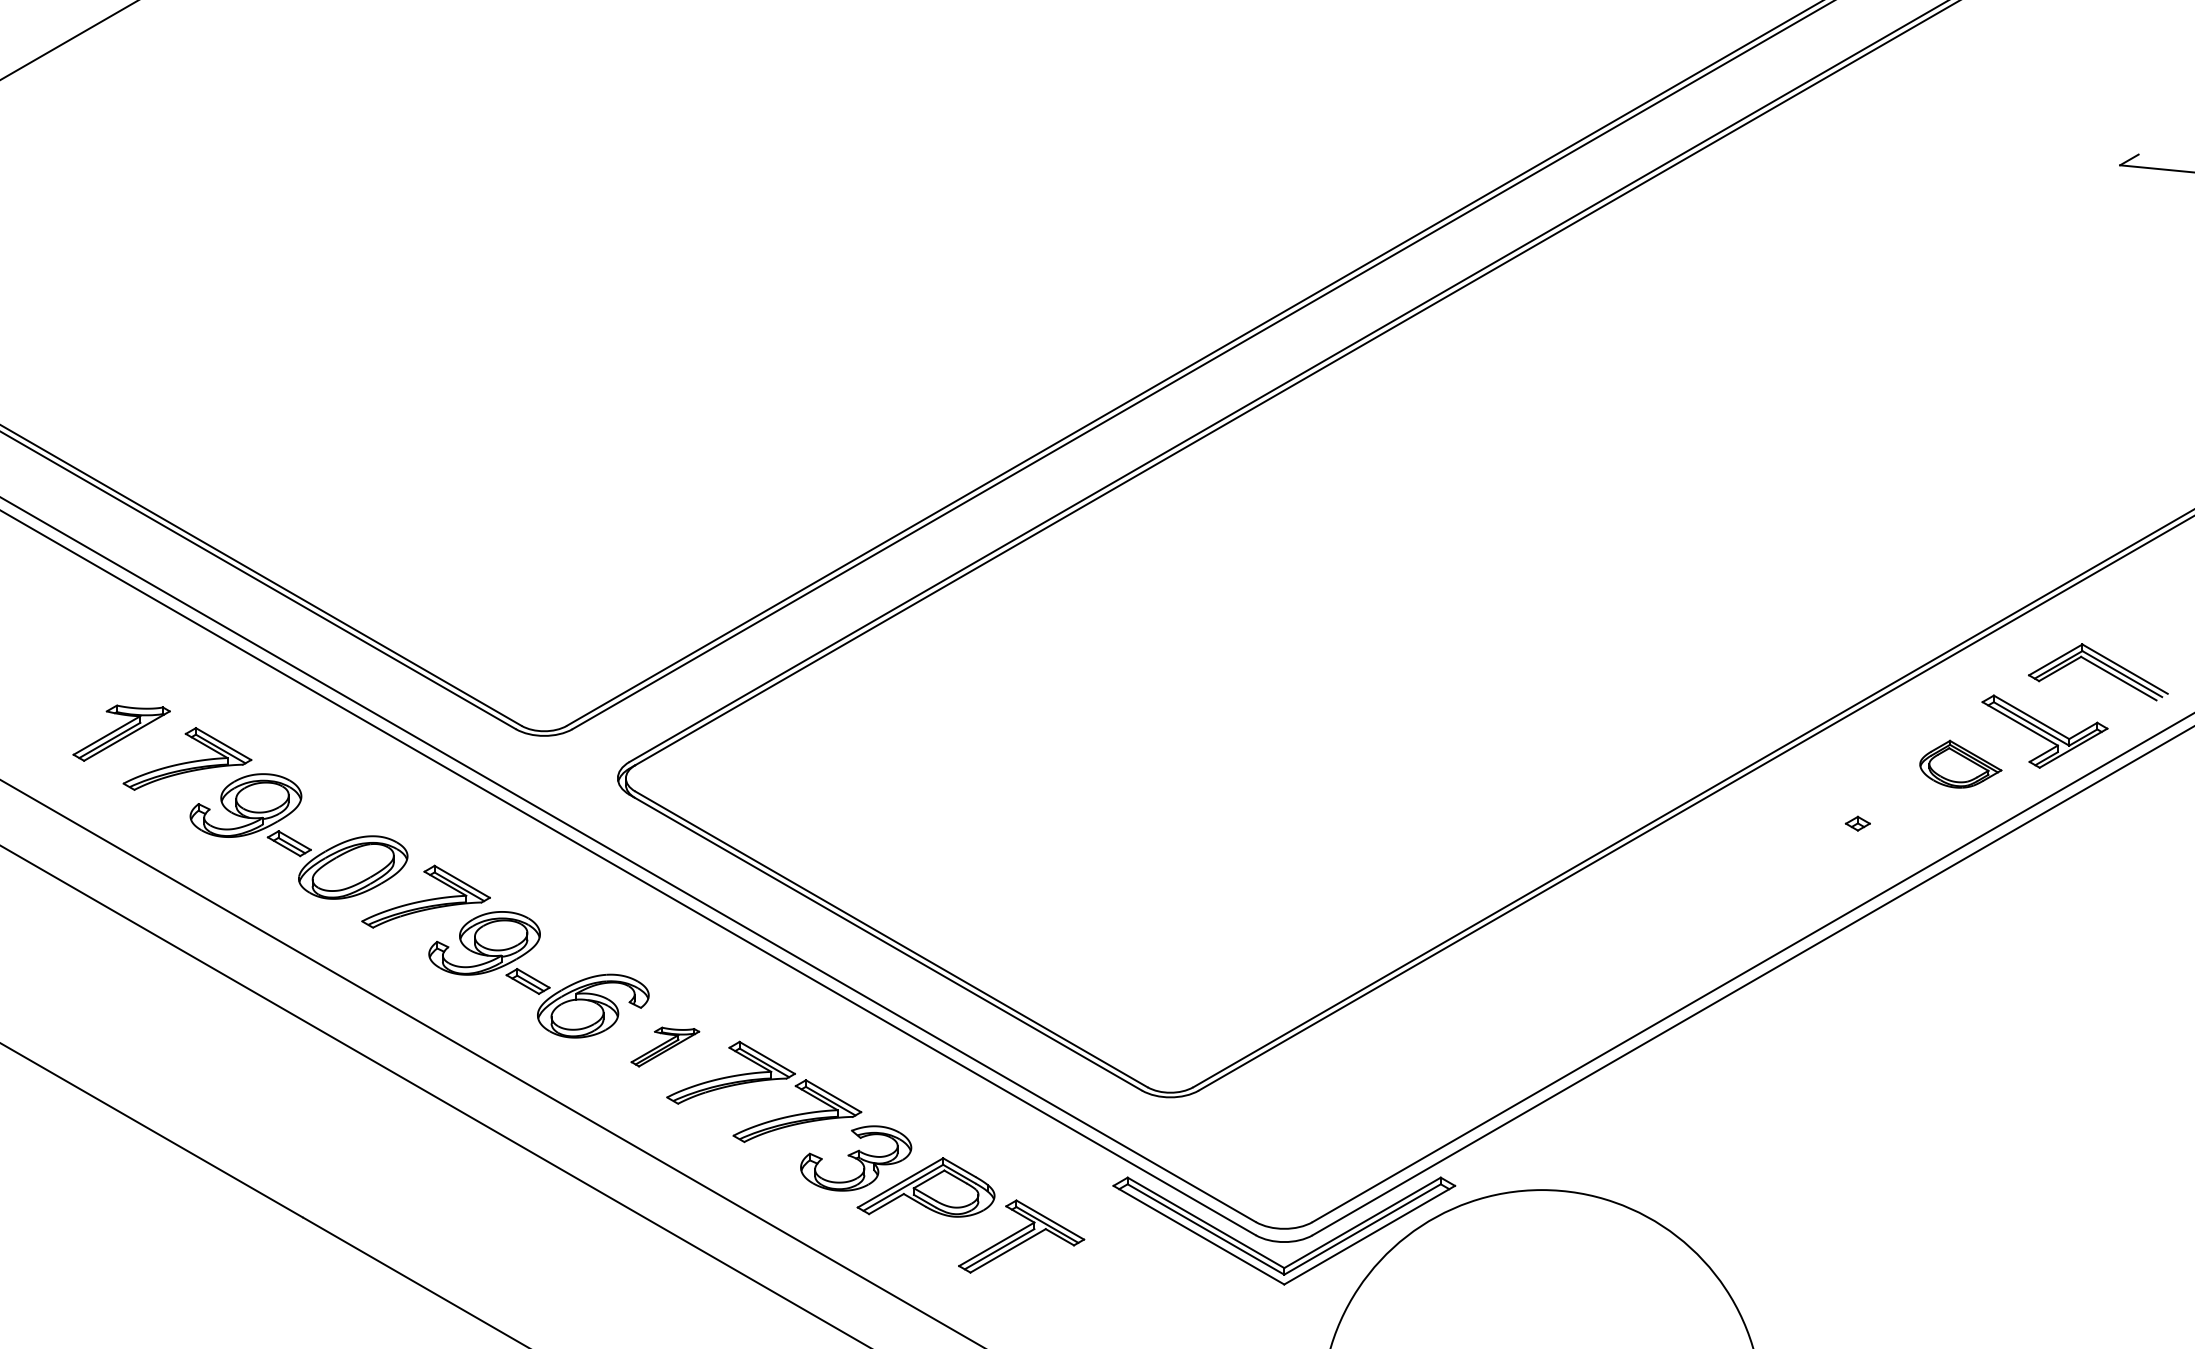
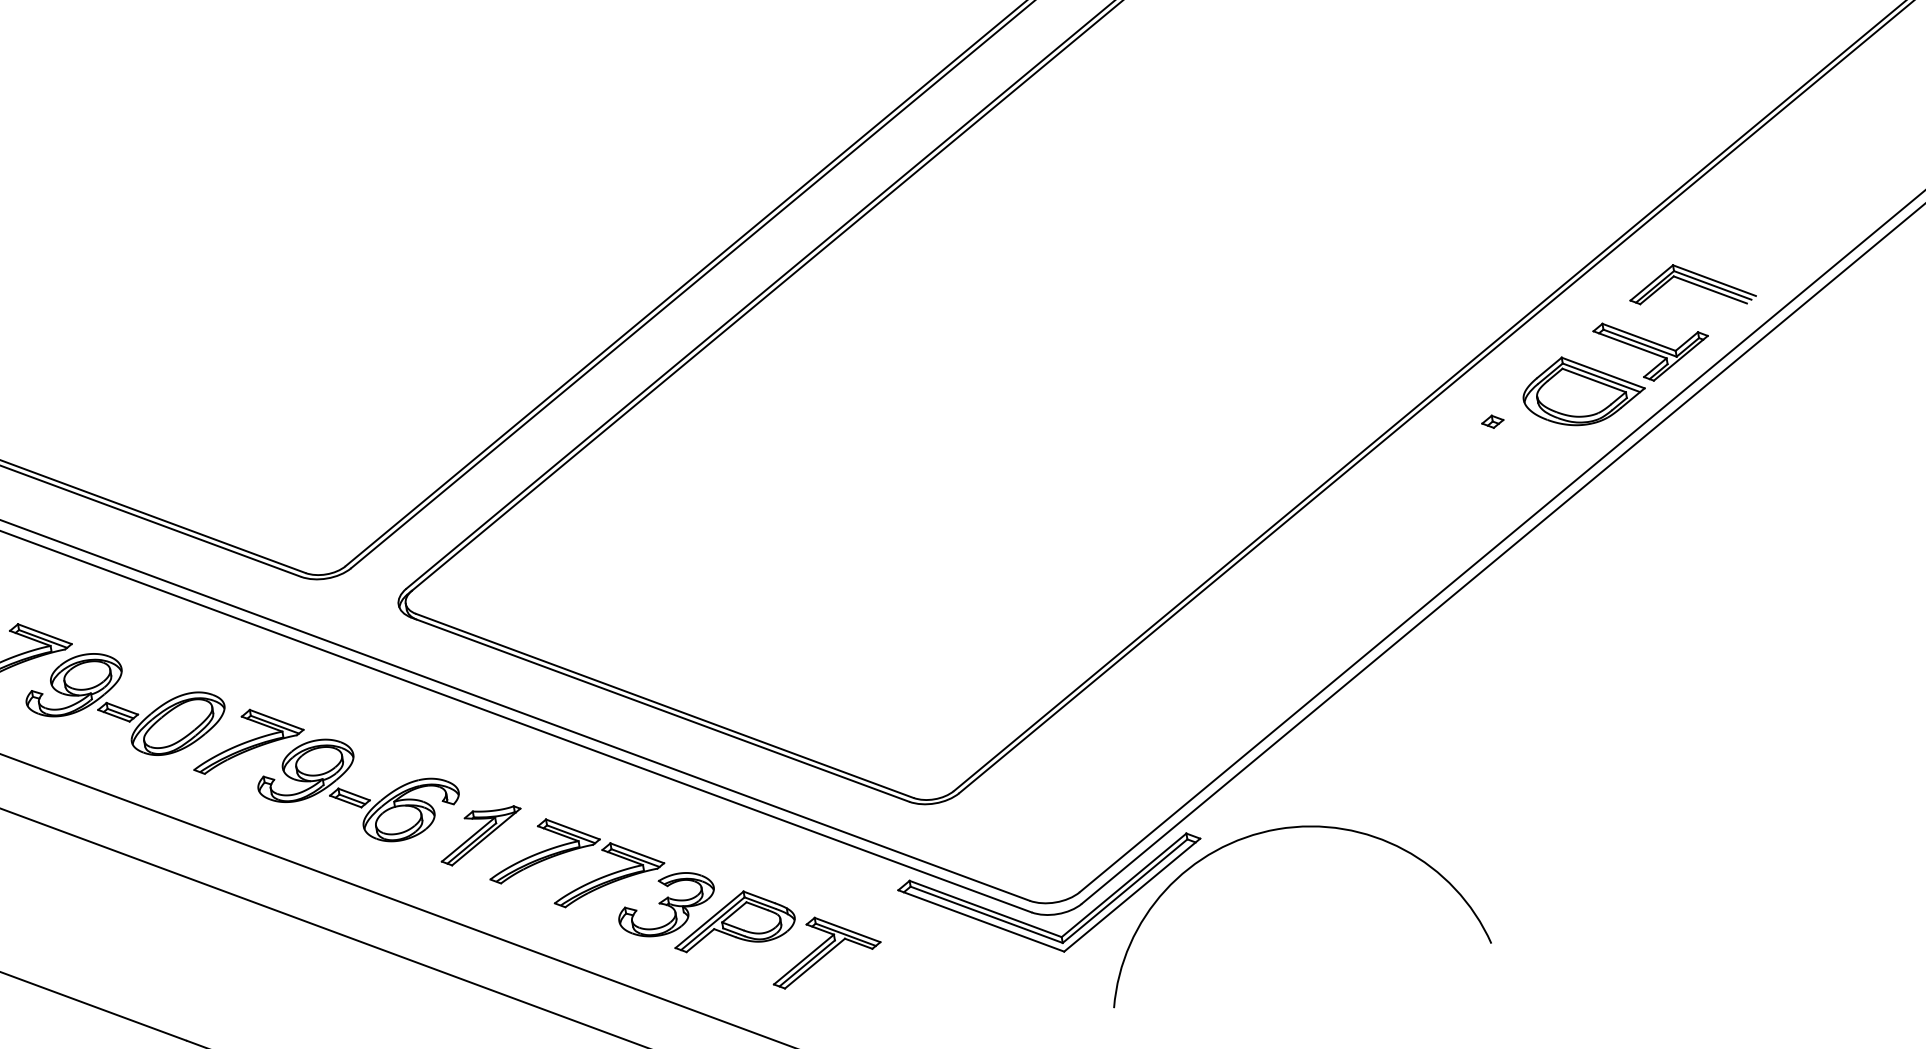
part: (1960, 764) -> (1583, 389), size x1.67
part: (1857, 823) -> (1492, 421), moved
part: (665, 1046) -> (481, 834), size x1.43

